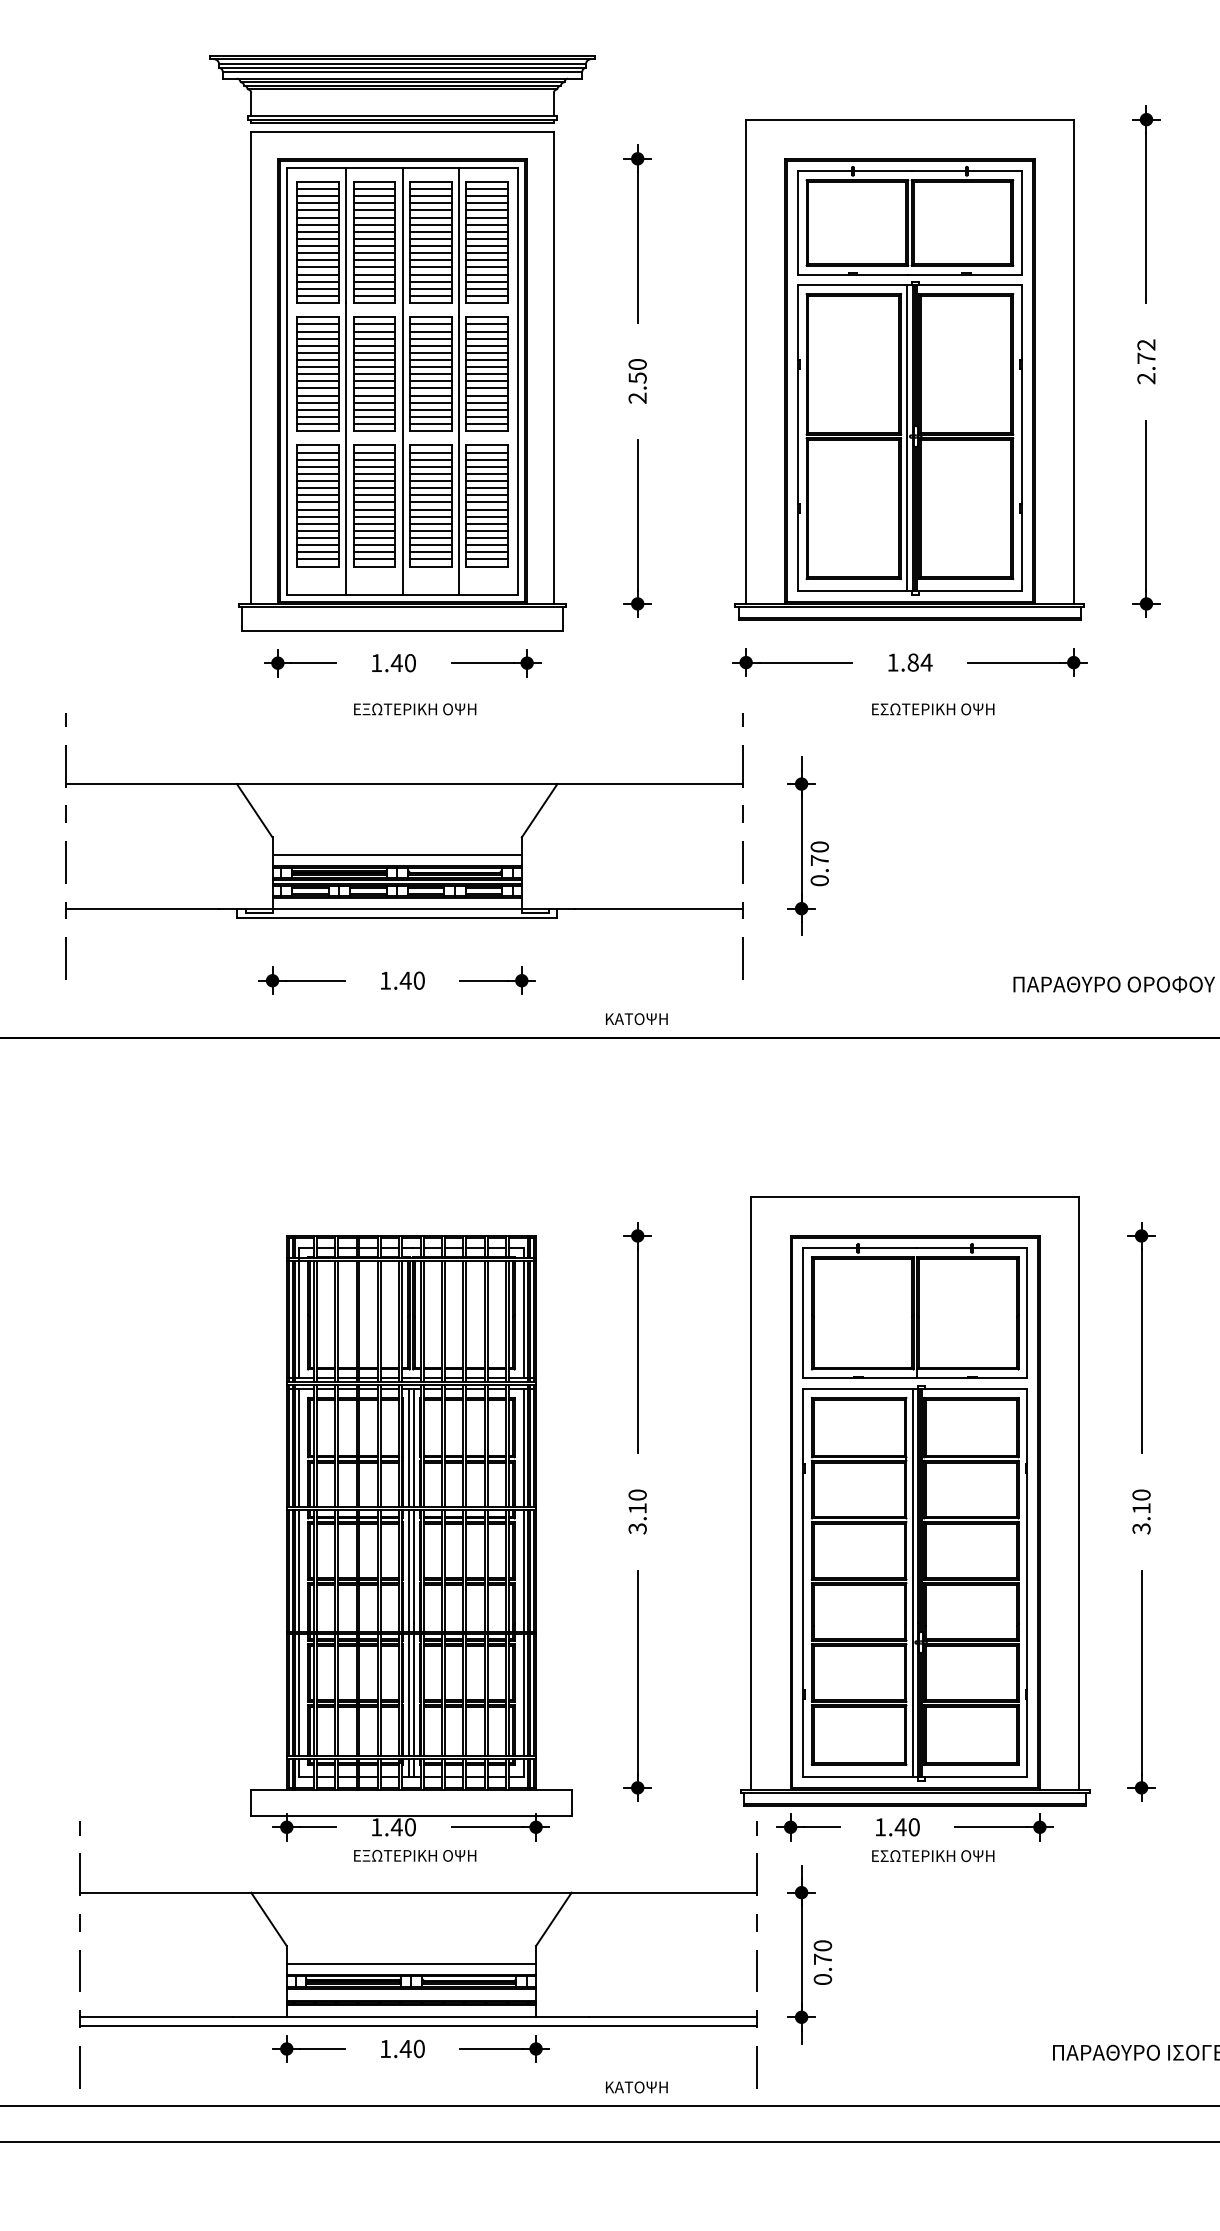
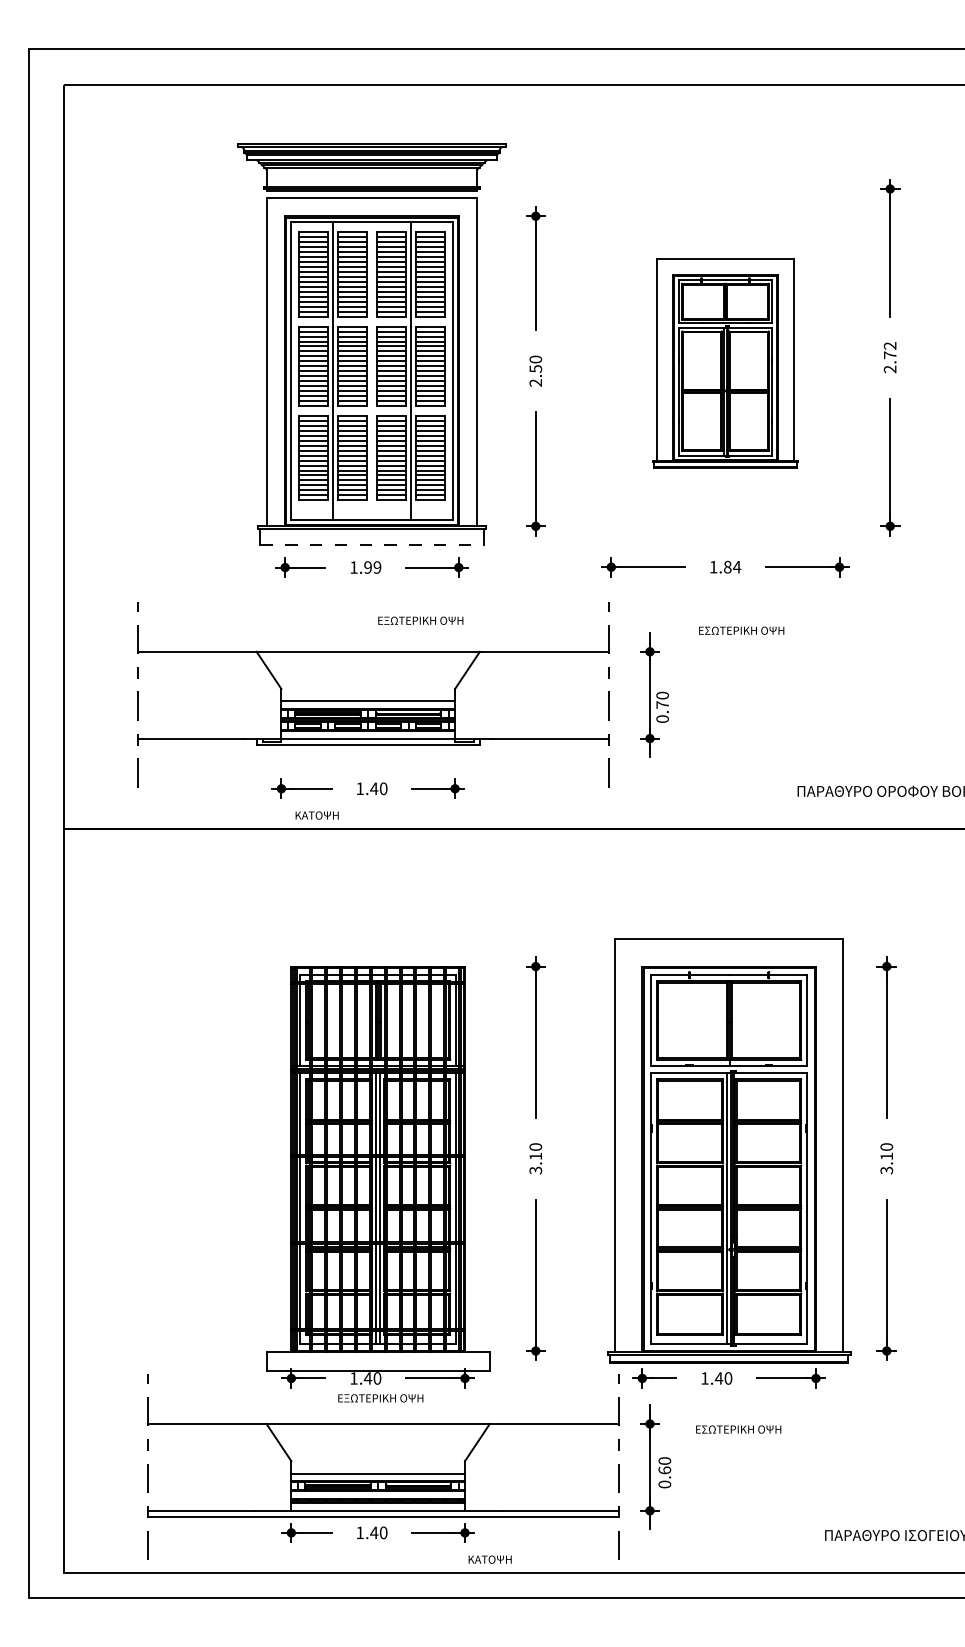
part: (910, 368) -> (725, 362), size x0.6
line: (401, 381) -> (371, 371), removed
line: (401, 630) -> (371, 544), solid -> dashed
text: (403, 663) -> (372, 567), 1.40 -> 1.99
text: (414, 708) -> (420, 620), moved
text: (932, 708) -> (741, 630), moved
text: (635, 1019) -> (316, 815), moved
text: (932, 1856) -> (738, 1429), moved
text: (822, 1959) -> (664, 1470), 0.70 -> 0.60
text: (635, 2087) -> (489, 1559), moved

